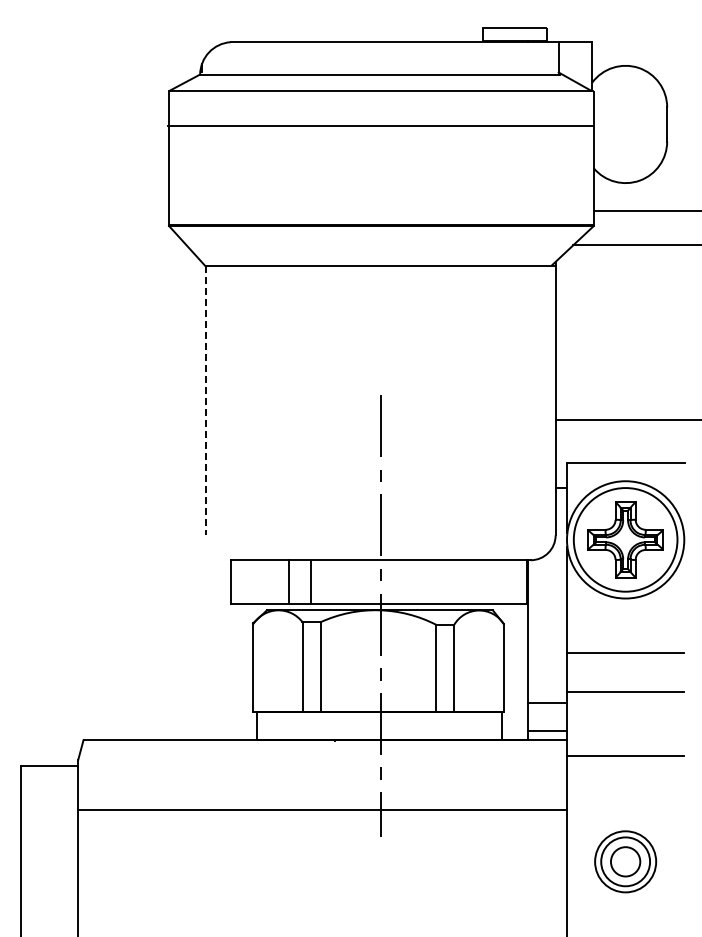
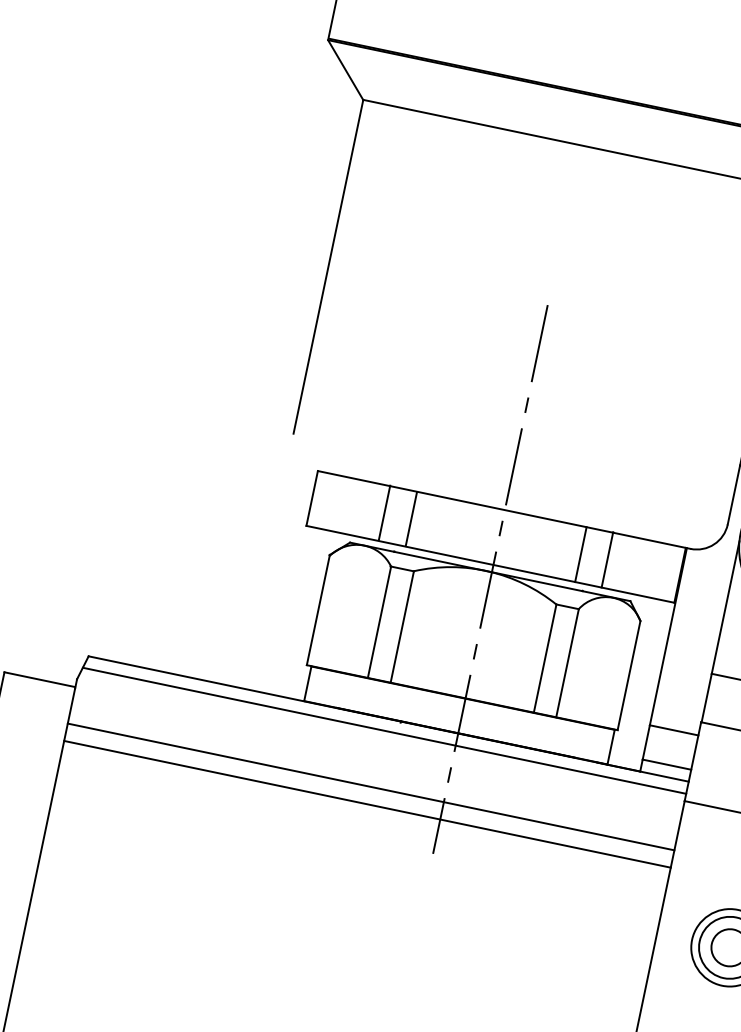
line: (205, 401) -> (327, 267), dashed -> solid
line: (468, 581) -> (607, 559), added
line: (447, 582) -> (581, 554), added
line: (323, 750) -> (383, 731), added
line: (322, 795) -> (370, 786), added

